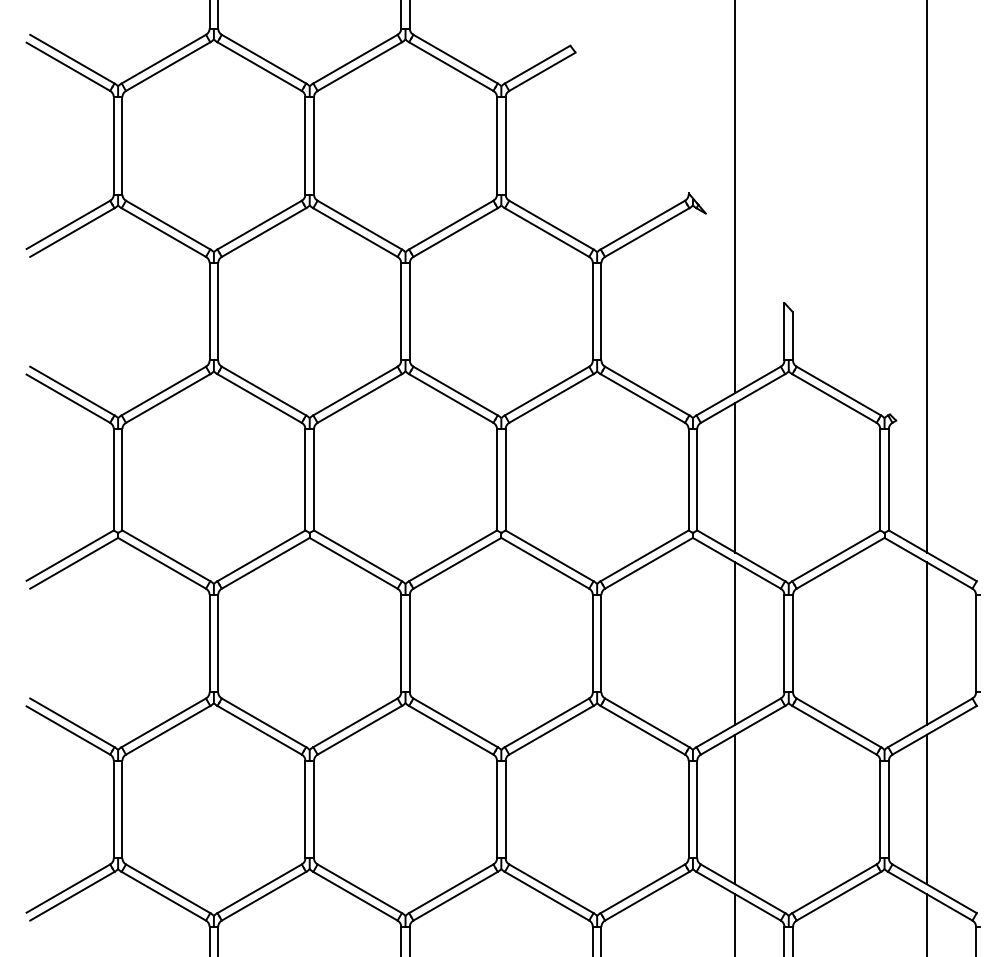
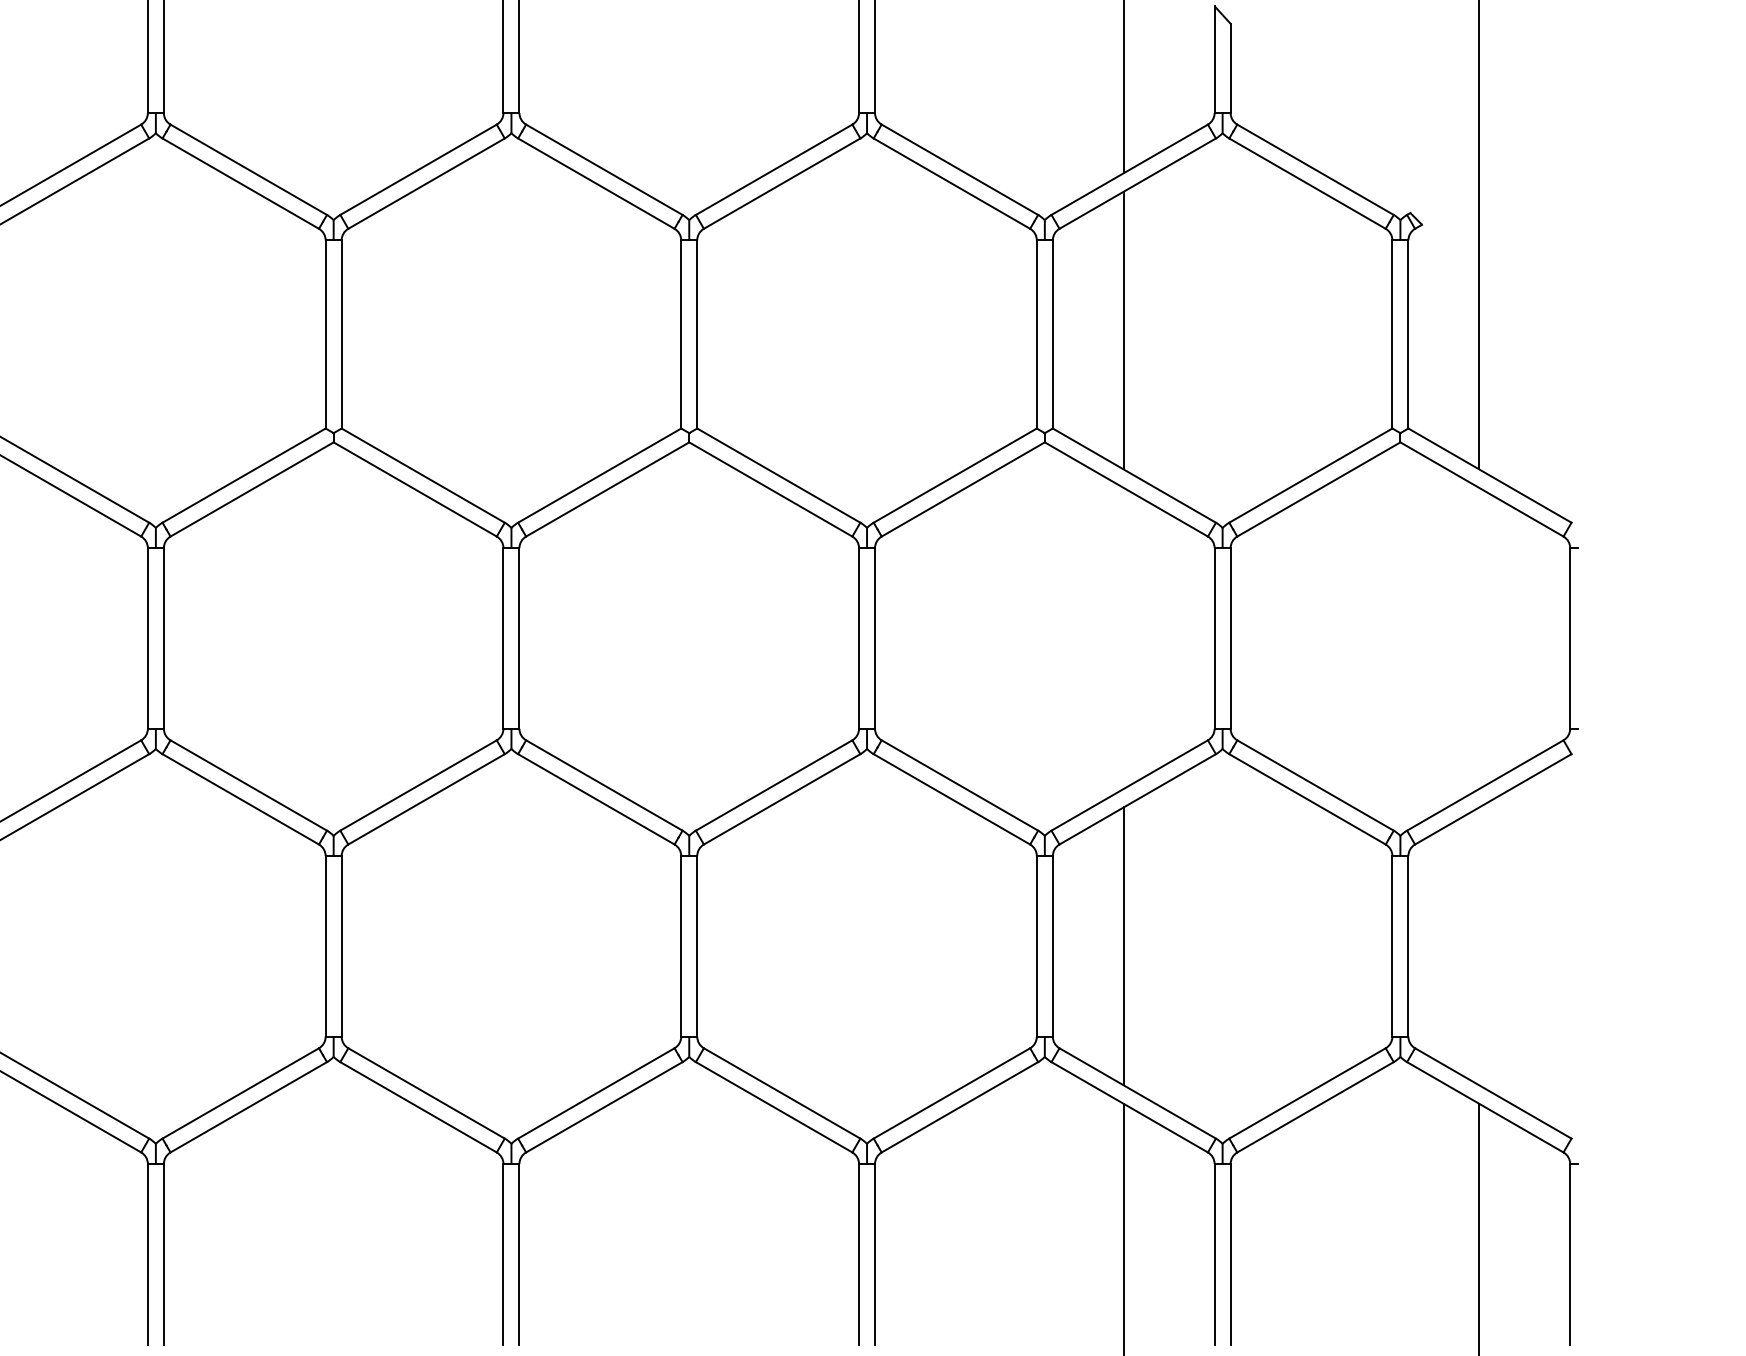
line: (735, 643) -> (1123, 638), removed
line: (927, 643) -> (1480, 638), removed
line: (927, 809) -> (1480, 946), removed

